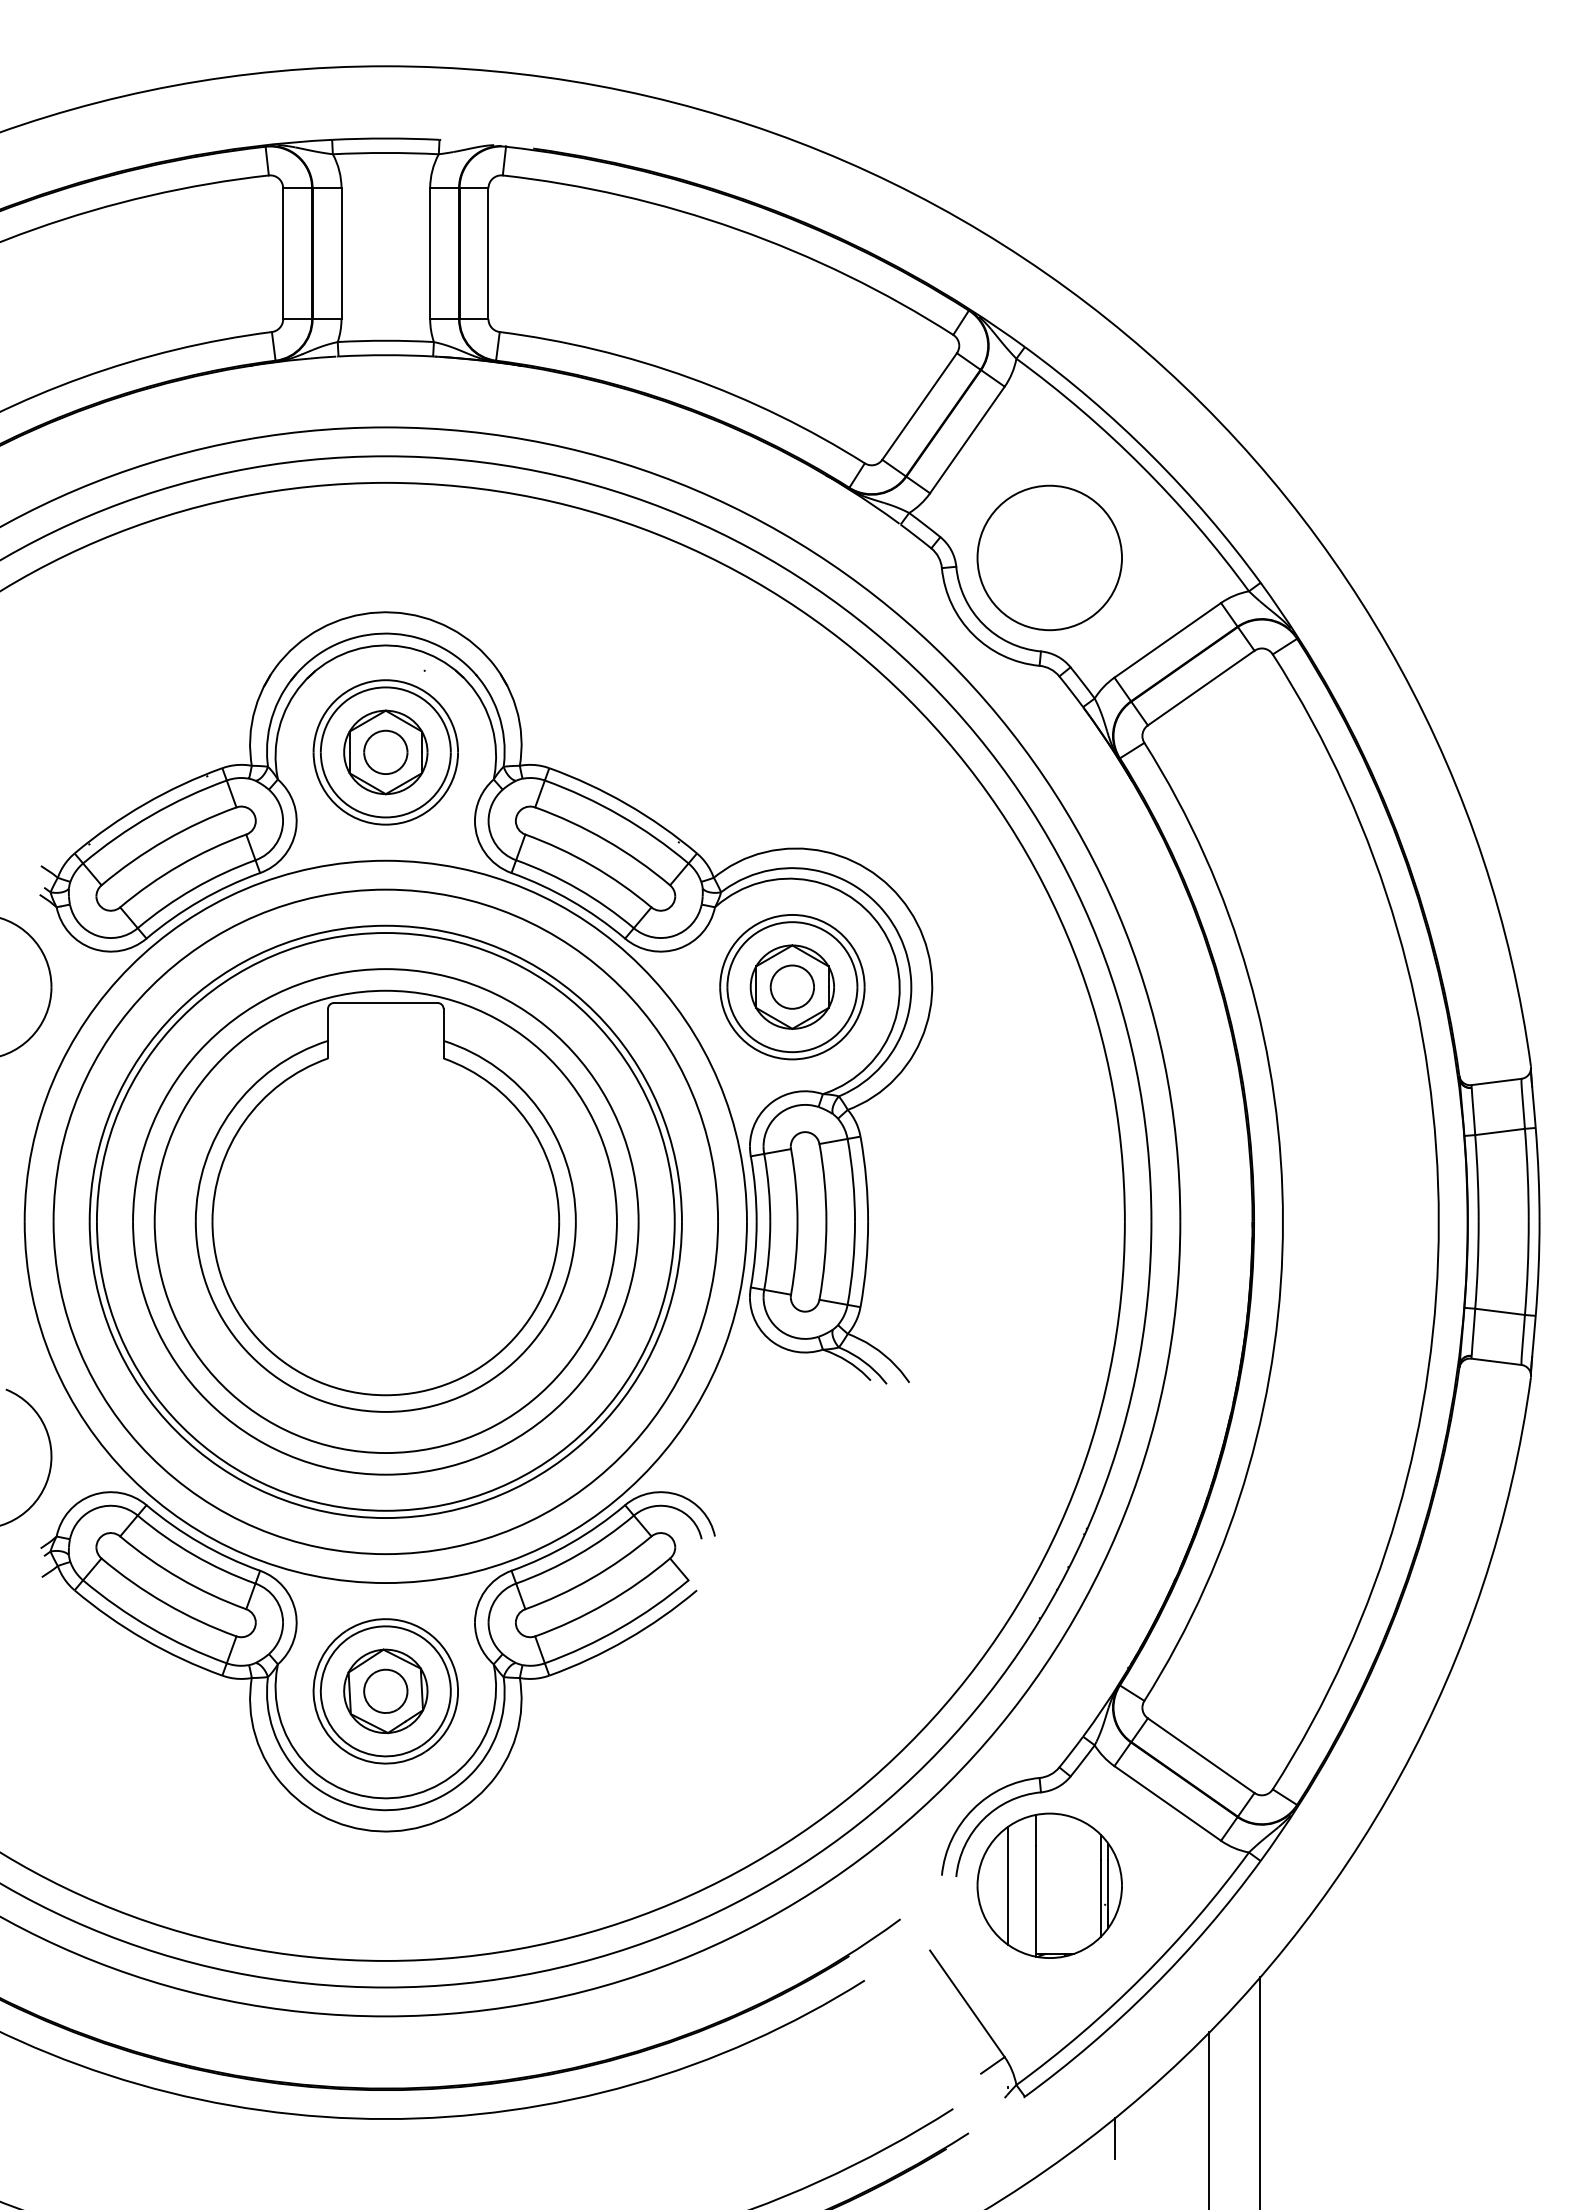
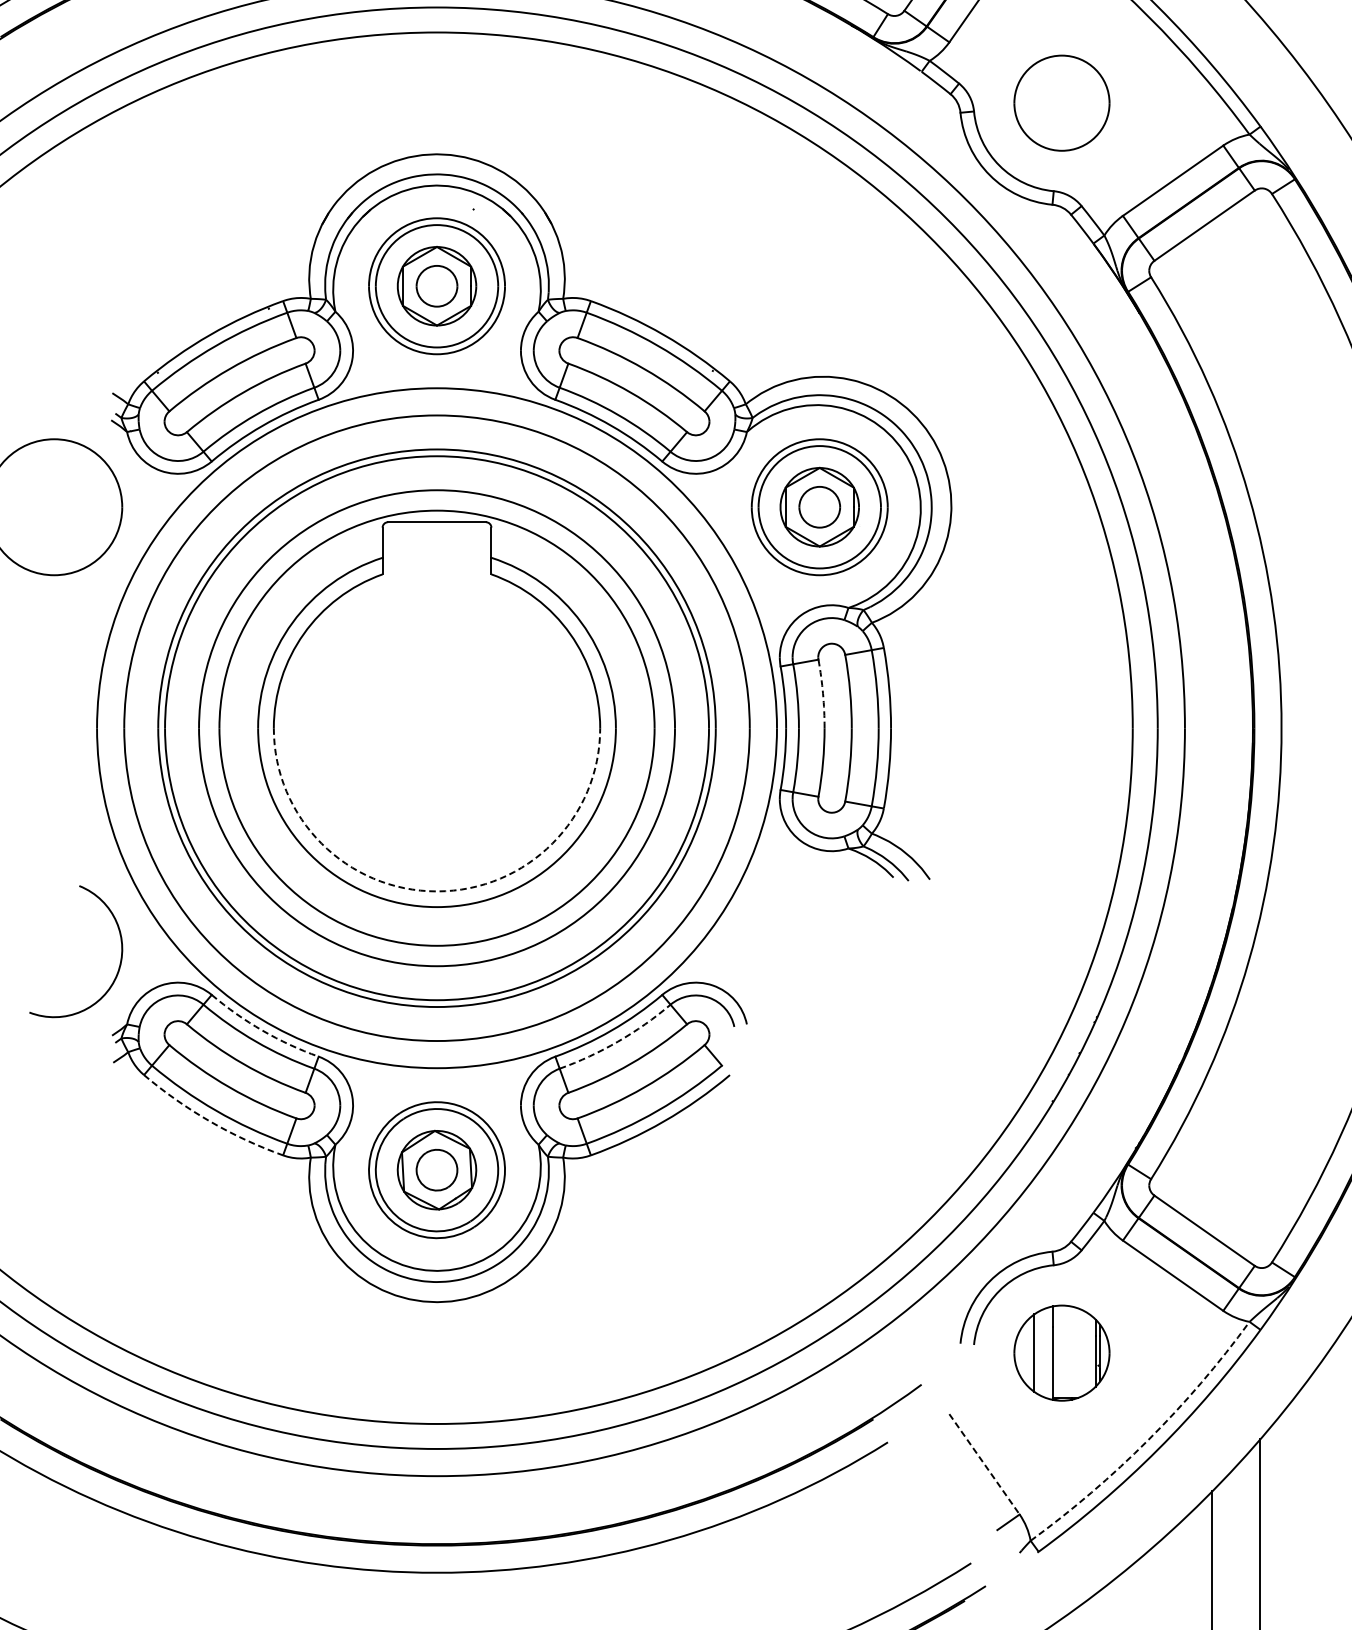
part: (1049, 557) -> (1061, 102), size x0.7
arc: (795, 1185) -> (822, 693), solid -> dashed
arc: (385, 1395) -> (436, 891), solid -> dashed
arc: (200, 1543) -> (262, 1030), solid -> dashed
arc: (578, 1554) -> (618, 1041), solid -> dashed
arc: (144, 1639) -> (209, 1121), solid -> dashed
part: (1049, 1885) -> (1061, 1352), size x0.7
arc: (1141, 1977) -> (1148, 1439), solid -> dashed
line: (967, 2004) -> (984, 1464), solid -> dashed
line: (1115, 2138) -> (1123, 1591), removed

